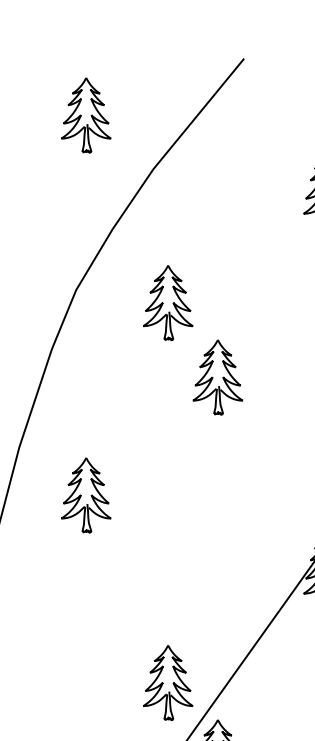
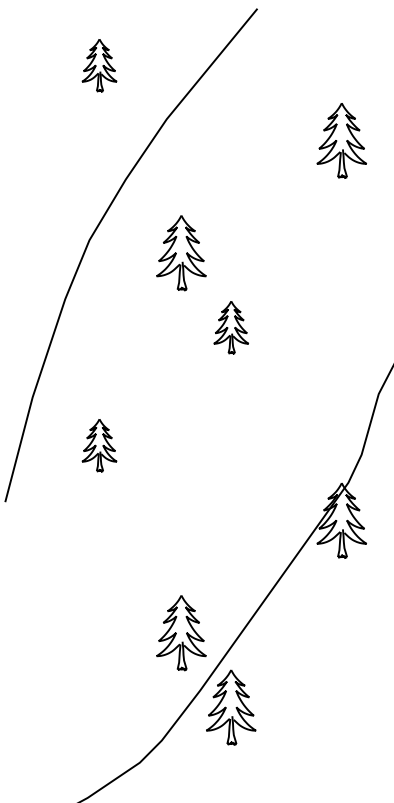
part: (86, 115) -> (99, 65), size x0.7
part: (218, 377) -> (231, 327), size x0.7
part: (86, 495) -> (99, 445), size x0.7

